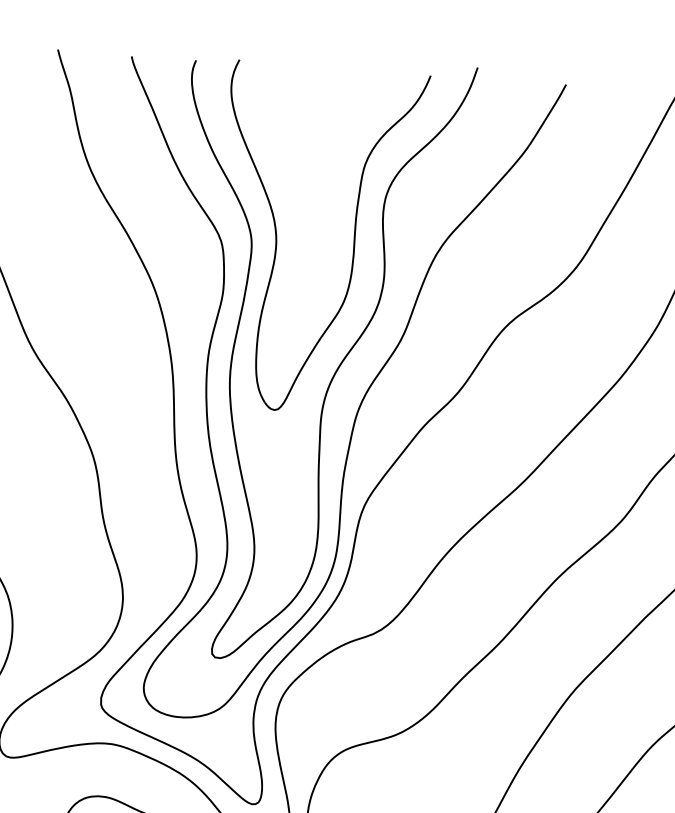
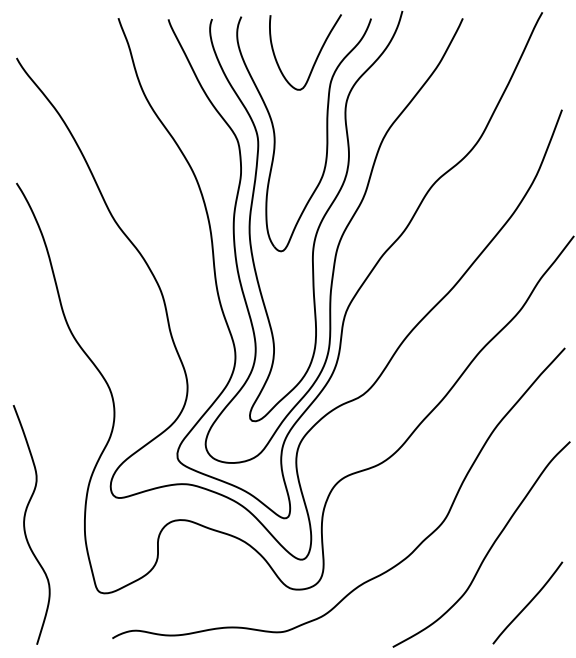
curve: (346, 126) -> (316, 56), added

